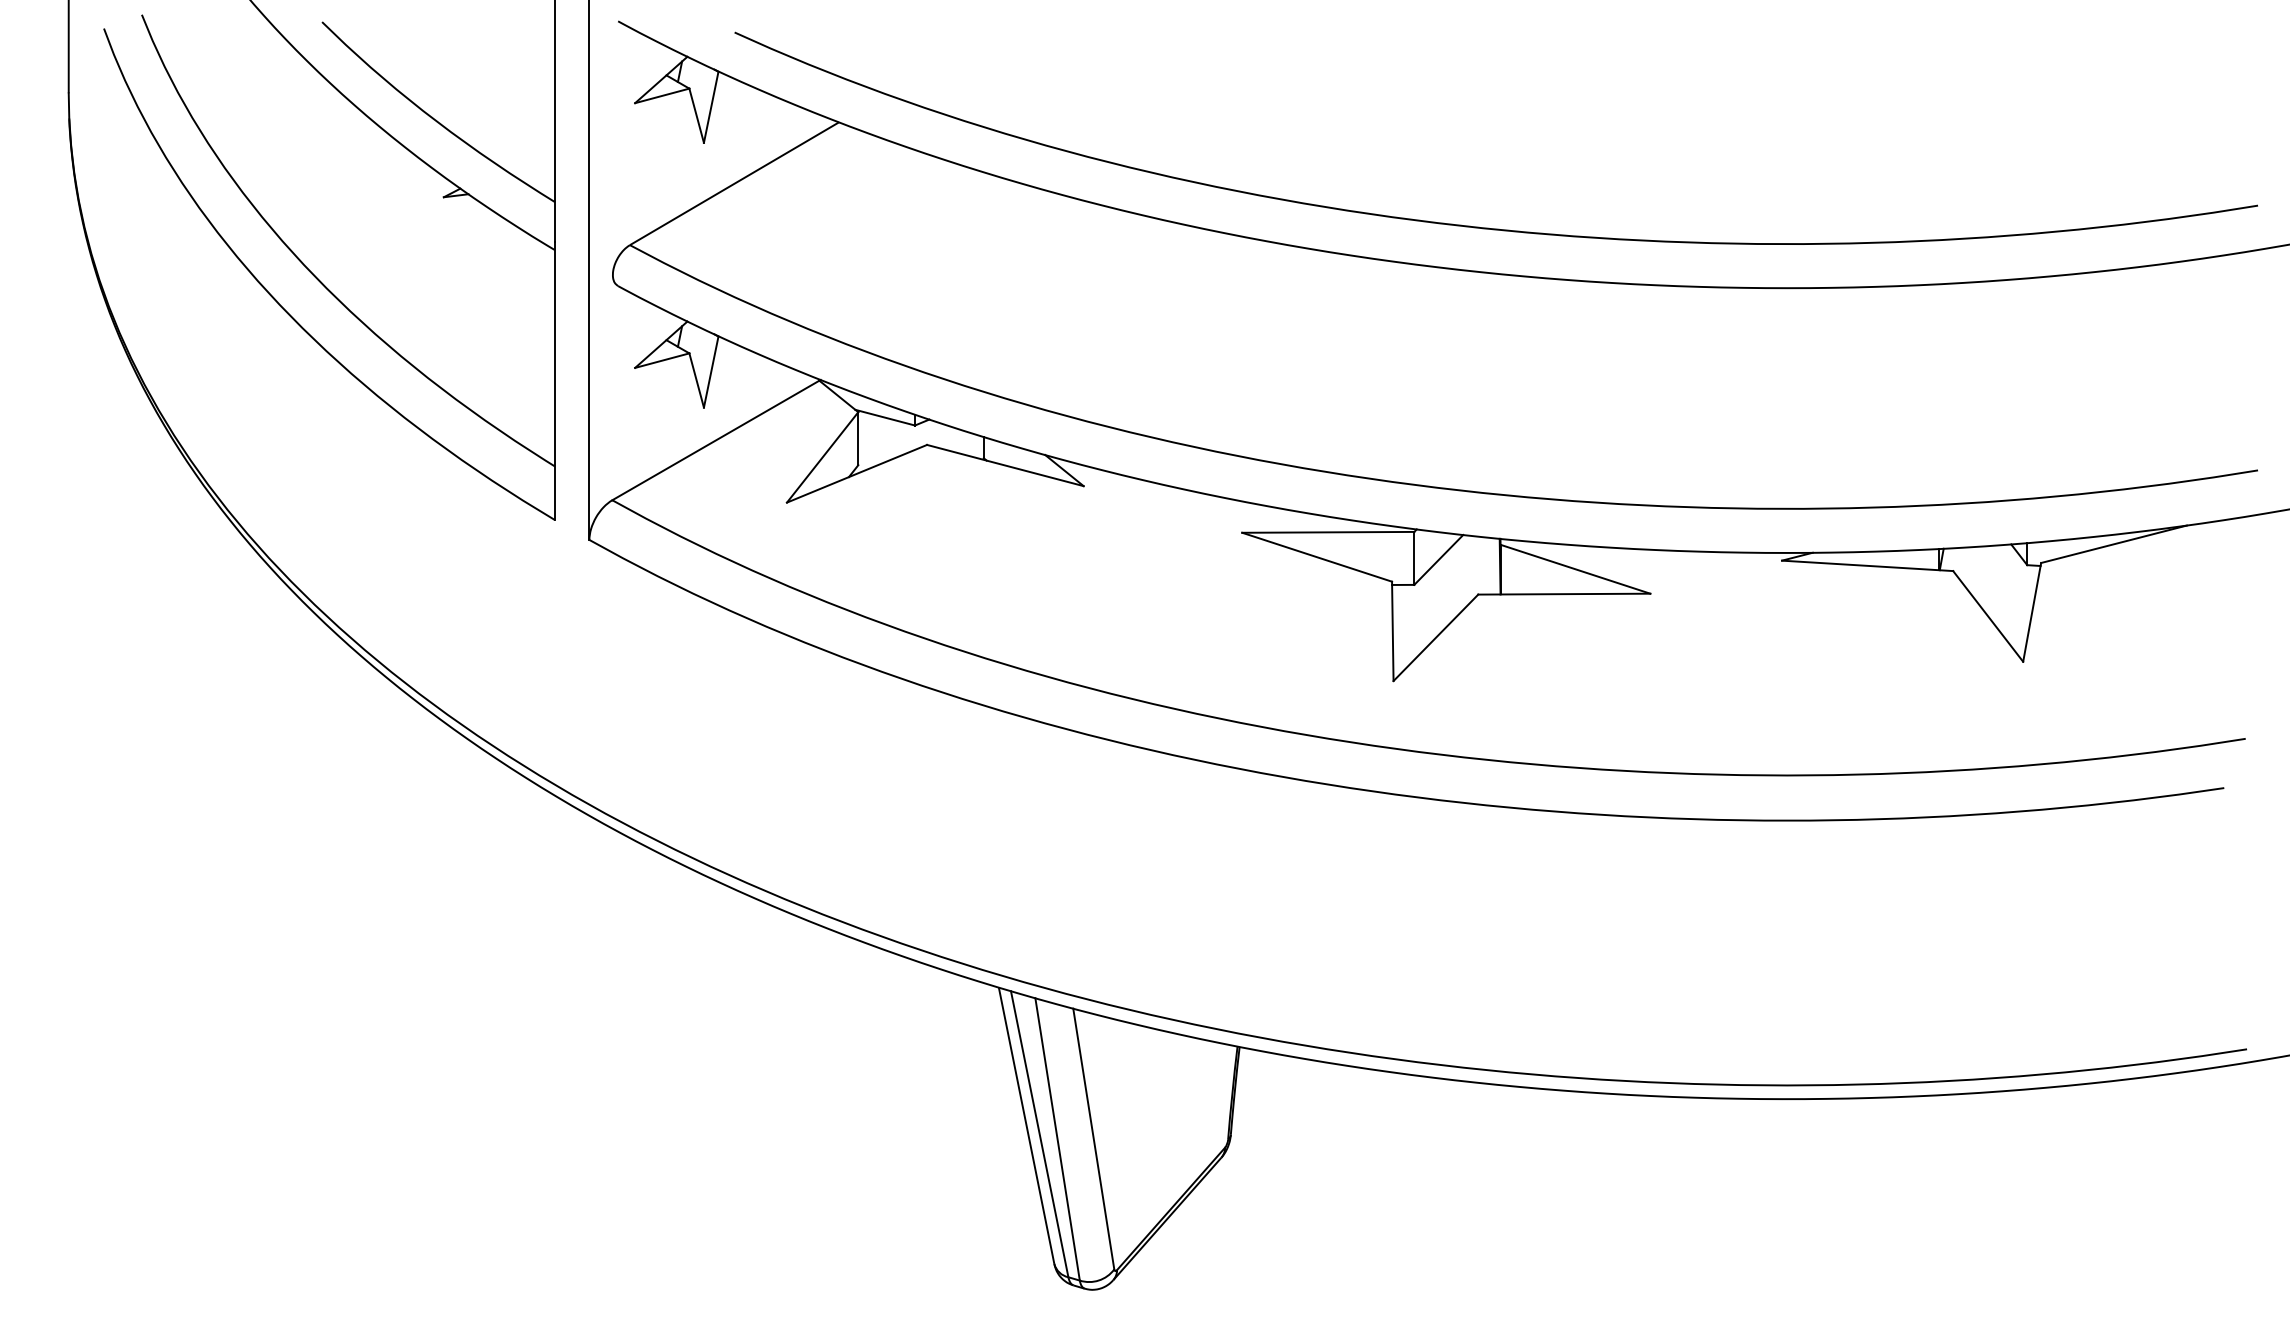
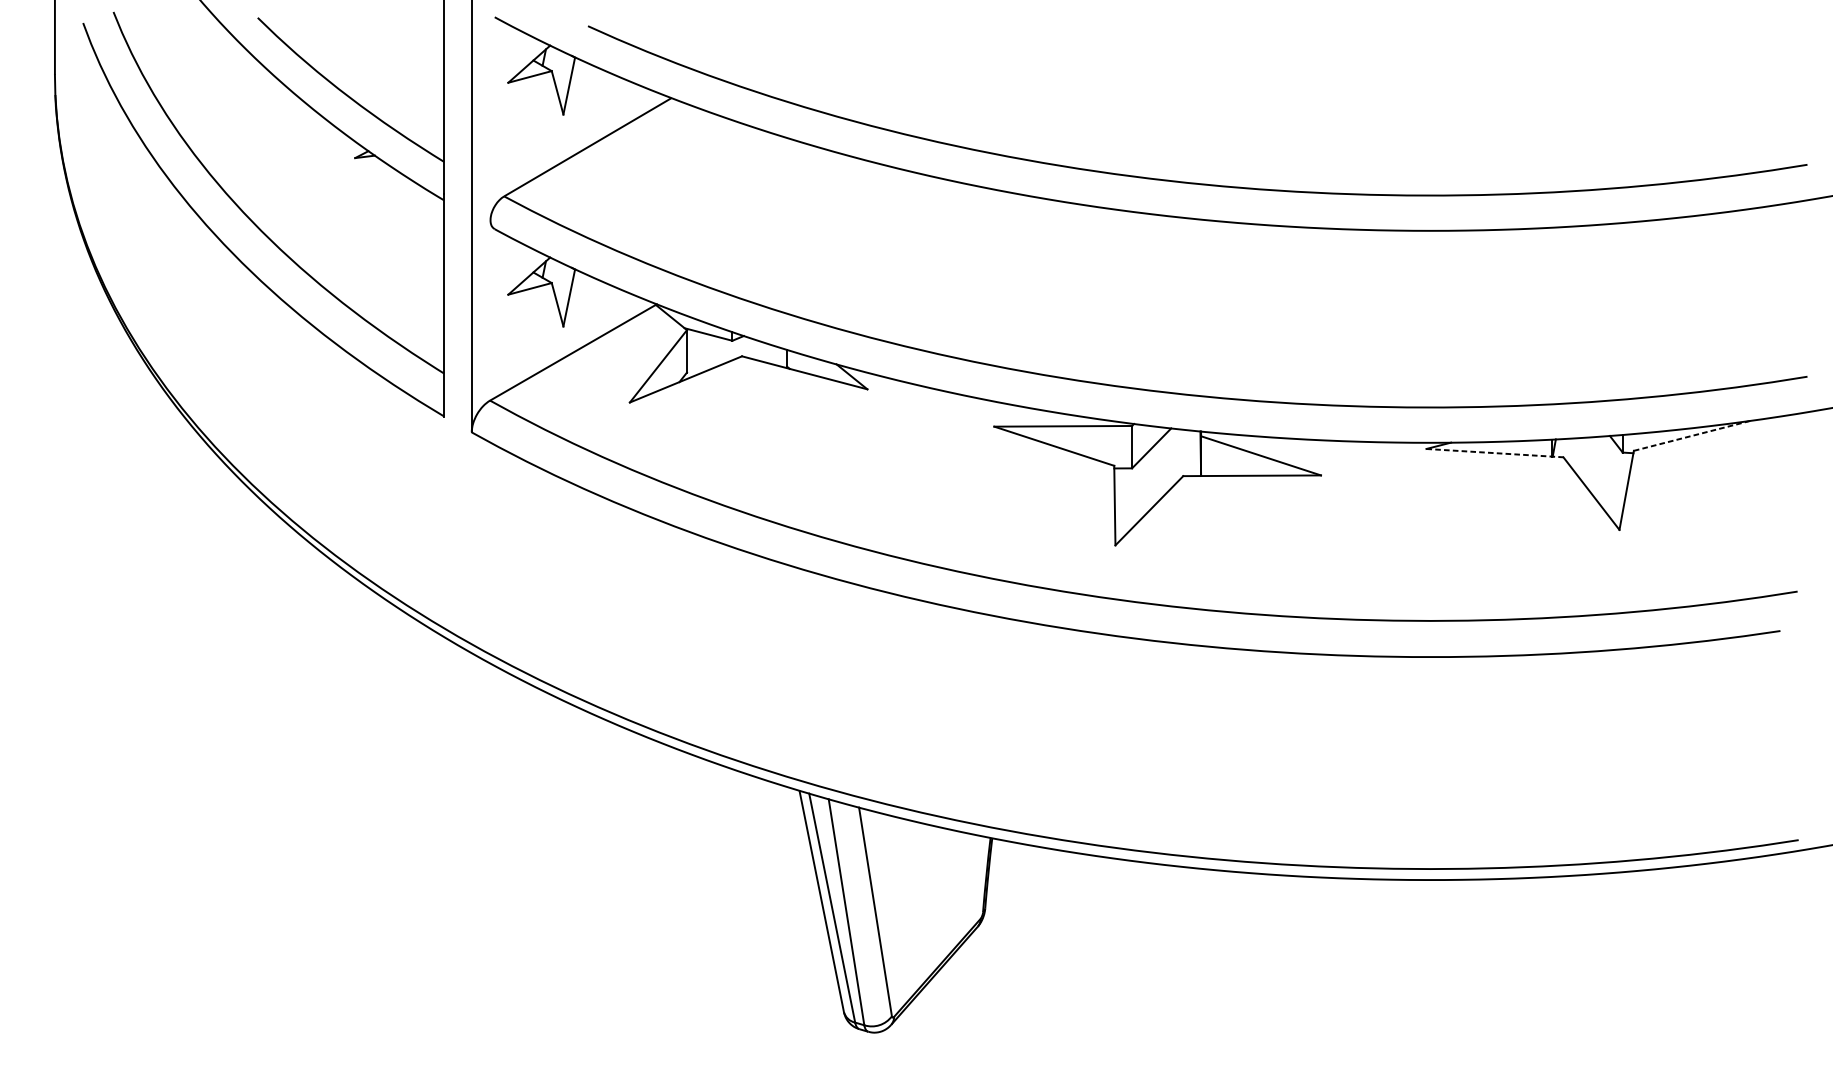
line: (2114, 544) -> (1692, 436), solid -> dashed
line: (1867, 565) -> (1494, 452), solid -> dashed

